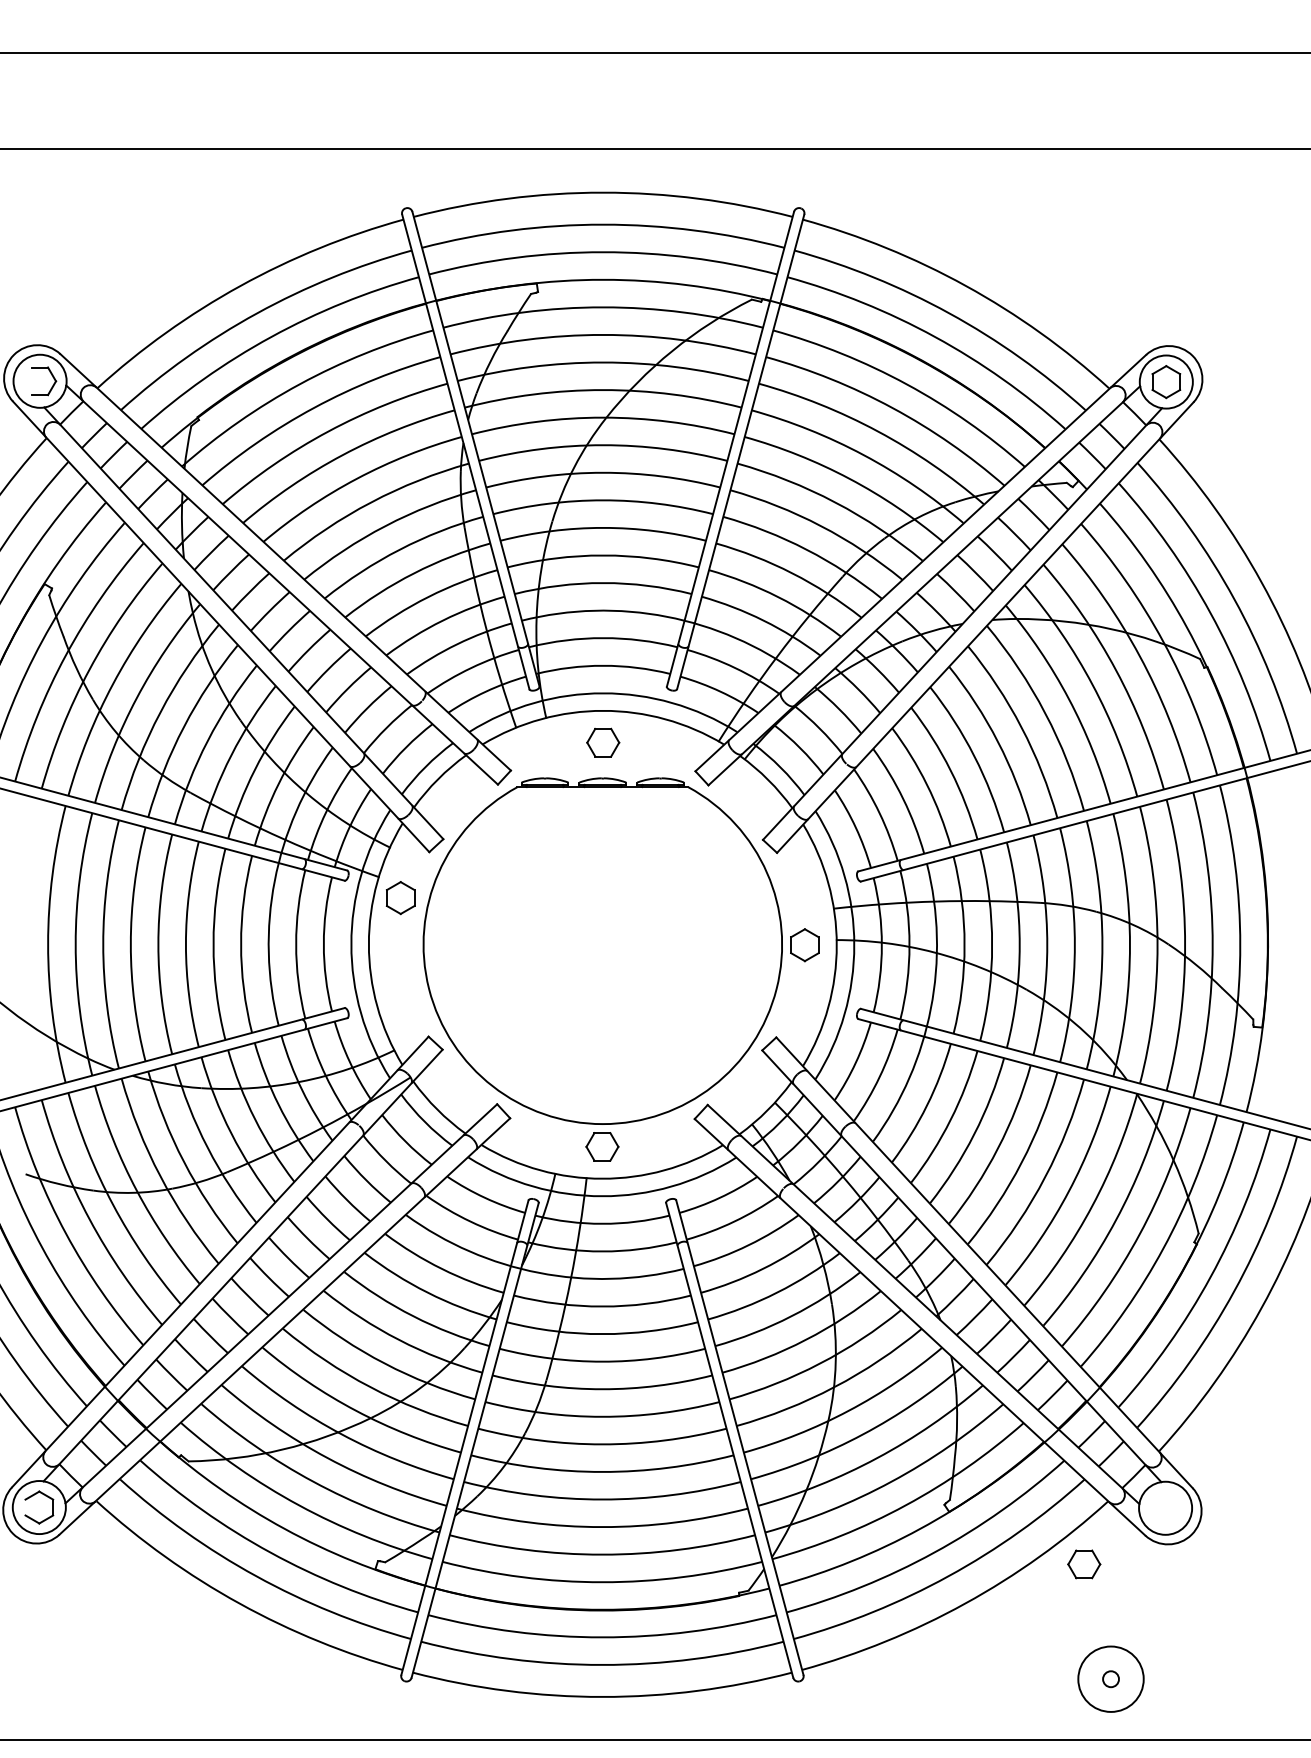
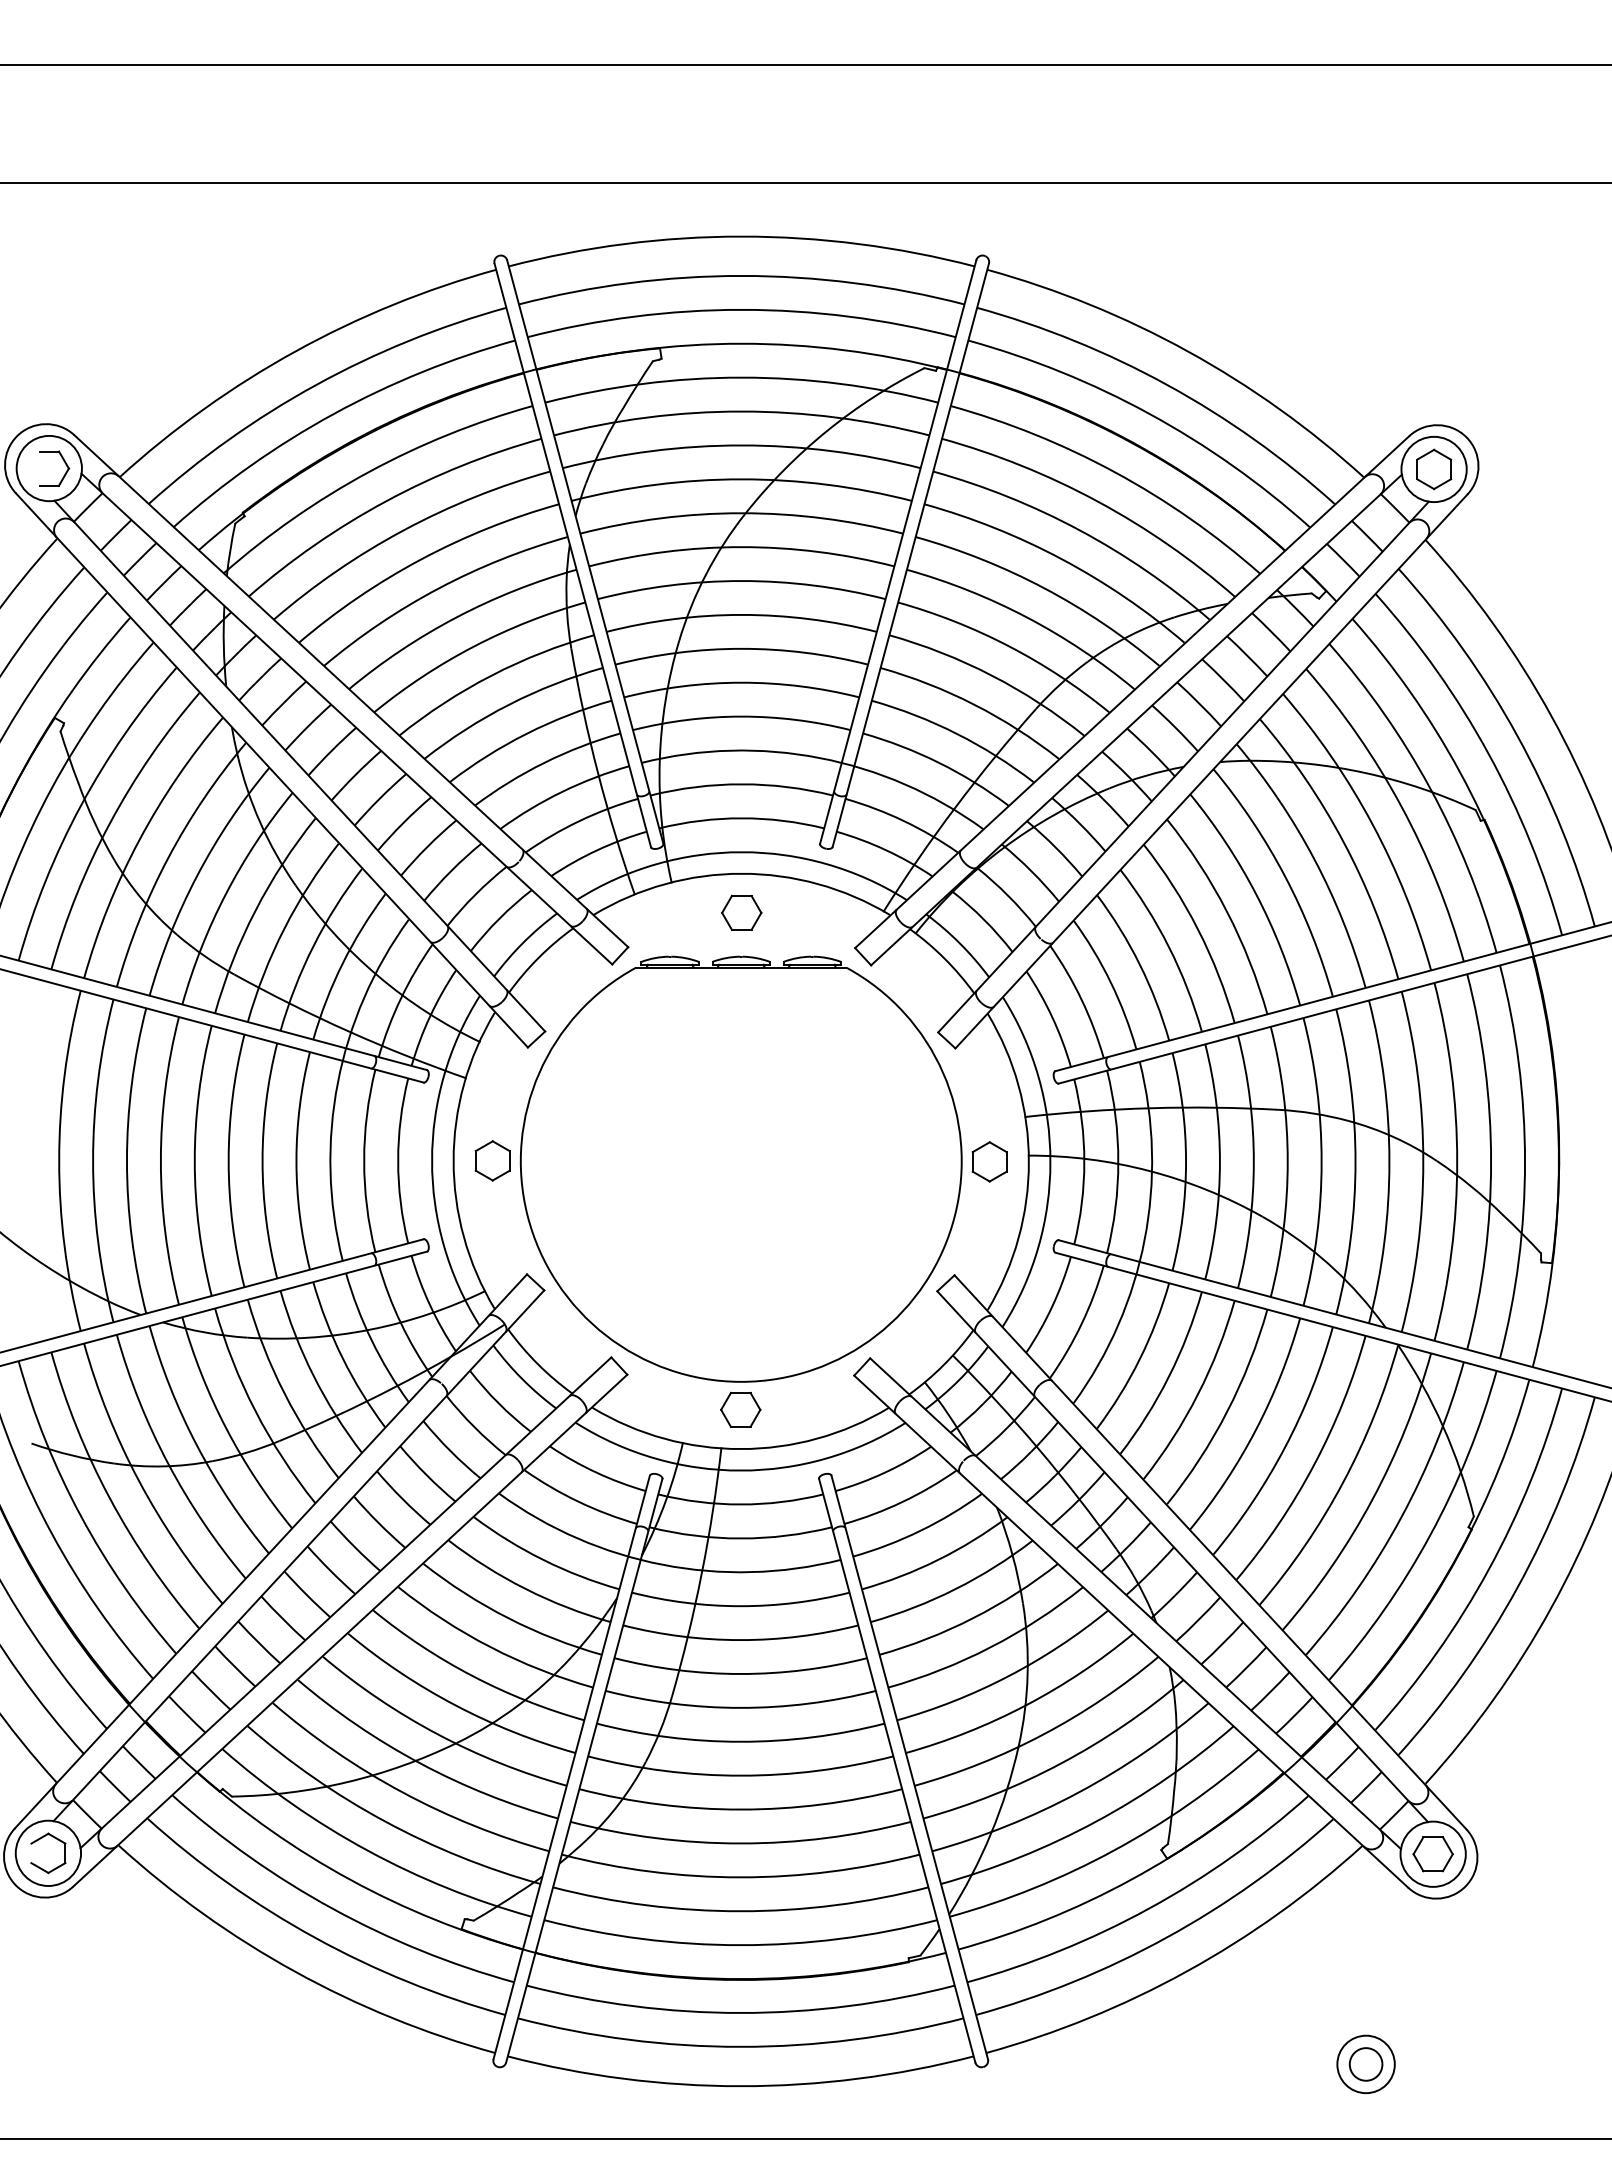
part: (400, 897) -> (492, 1160), moved
part: (1083, 1564) -> (1432, 1854), moved
circle: (1110, 1679) -> (1365, 2064), size x0.71
circle: (1110, 1679) -> (1365, 2064), size x1.67

